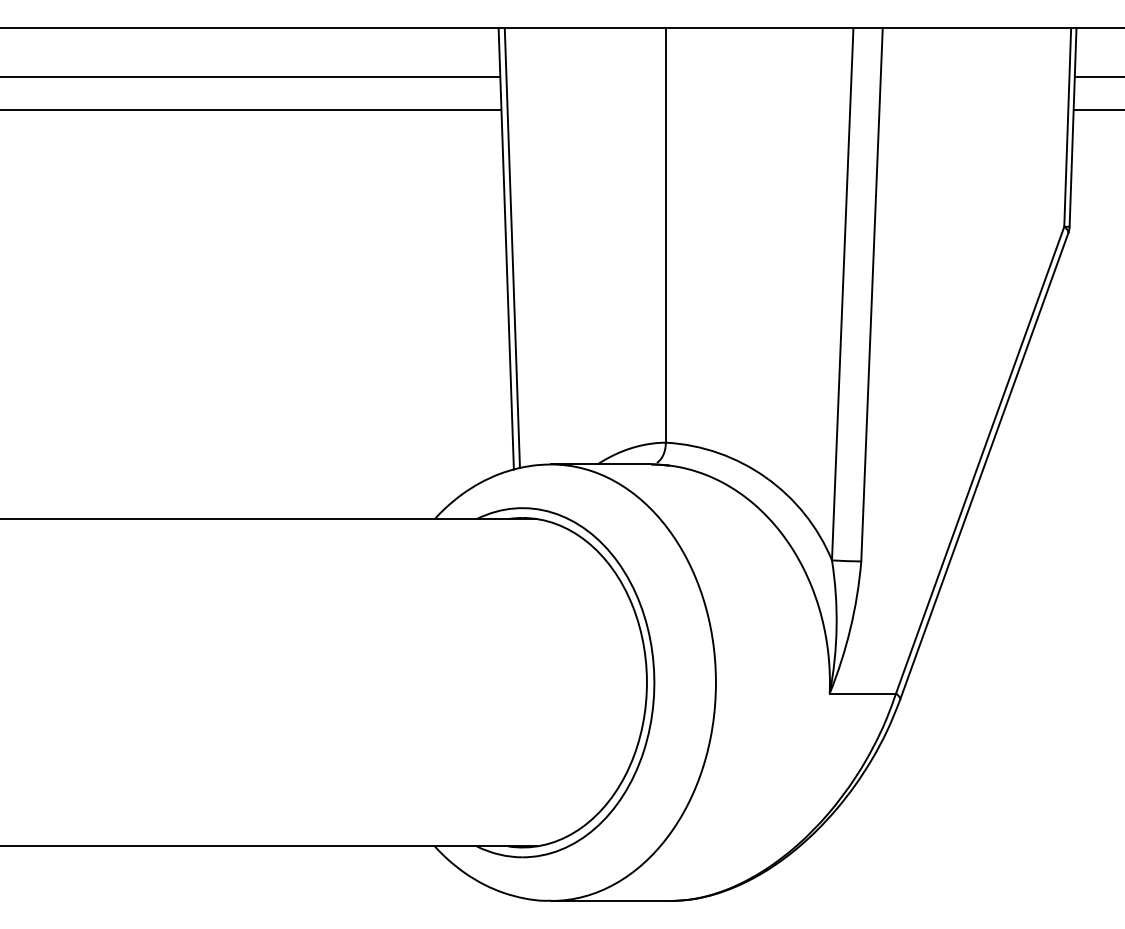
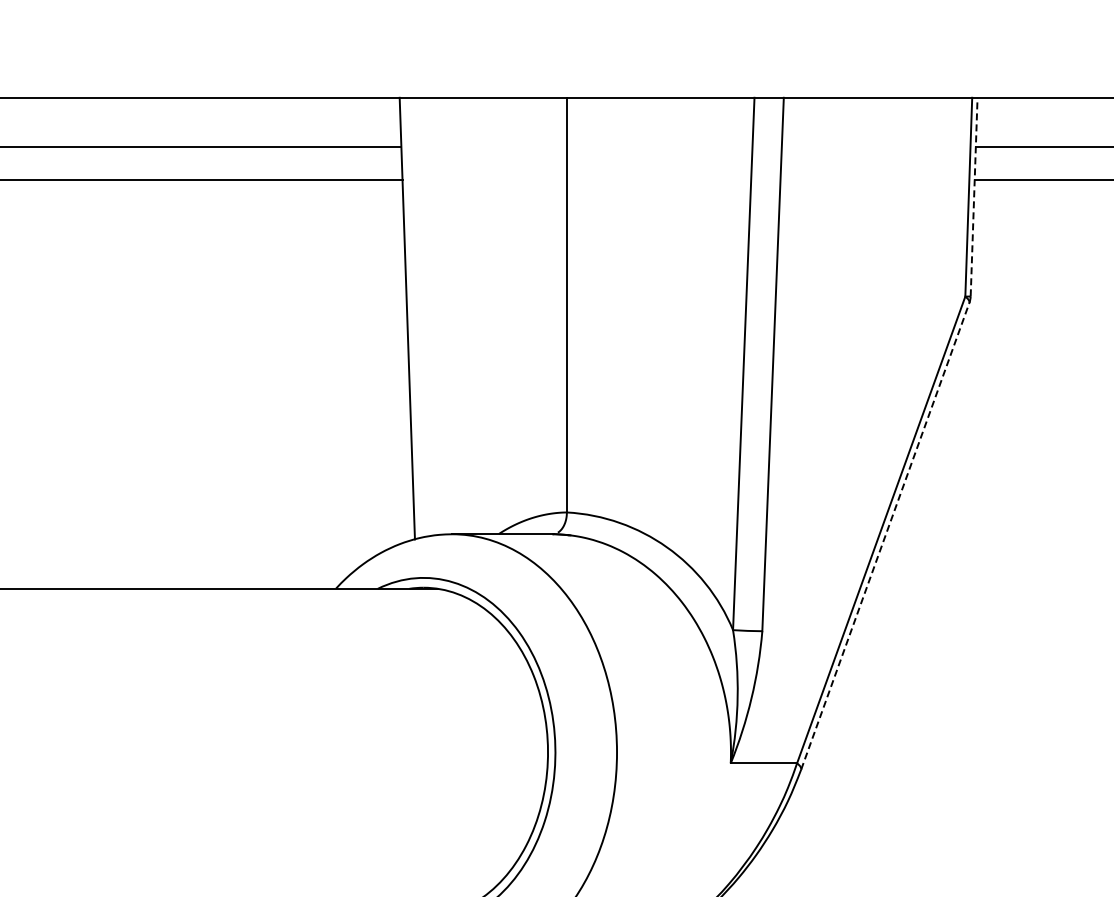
line: (1073, 126) -> (974, 196), solid -> dashed
line: (511, 248) -> (412, 318), removed
line: (984, 466) -> (885, 536), solid -> dashed

